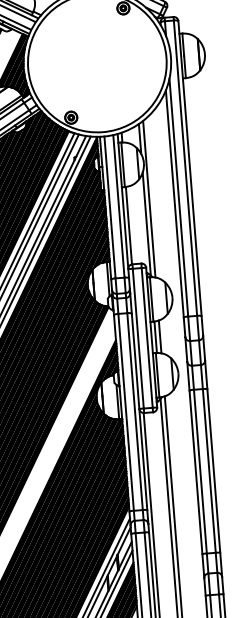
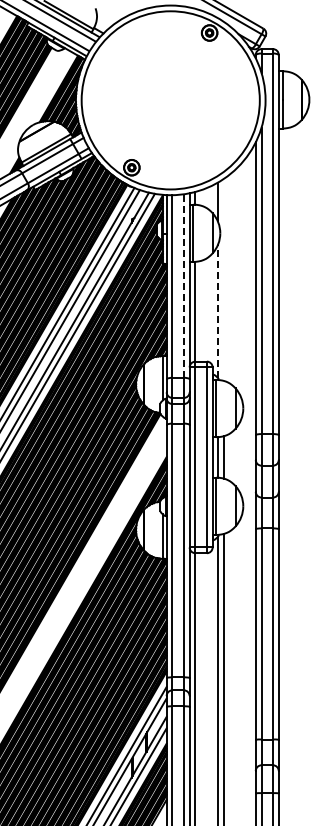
line: (149, 198) -> (223, 279), removed
line: (118, 206) -> (183, 286), solid -> dashed
line: (146, 224) -> (217, 311), solid -> dashed

